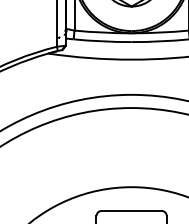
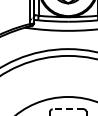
line: (132, 211) -> (68, 109), solid -> dashed

